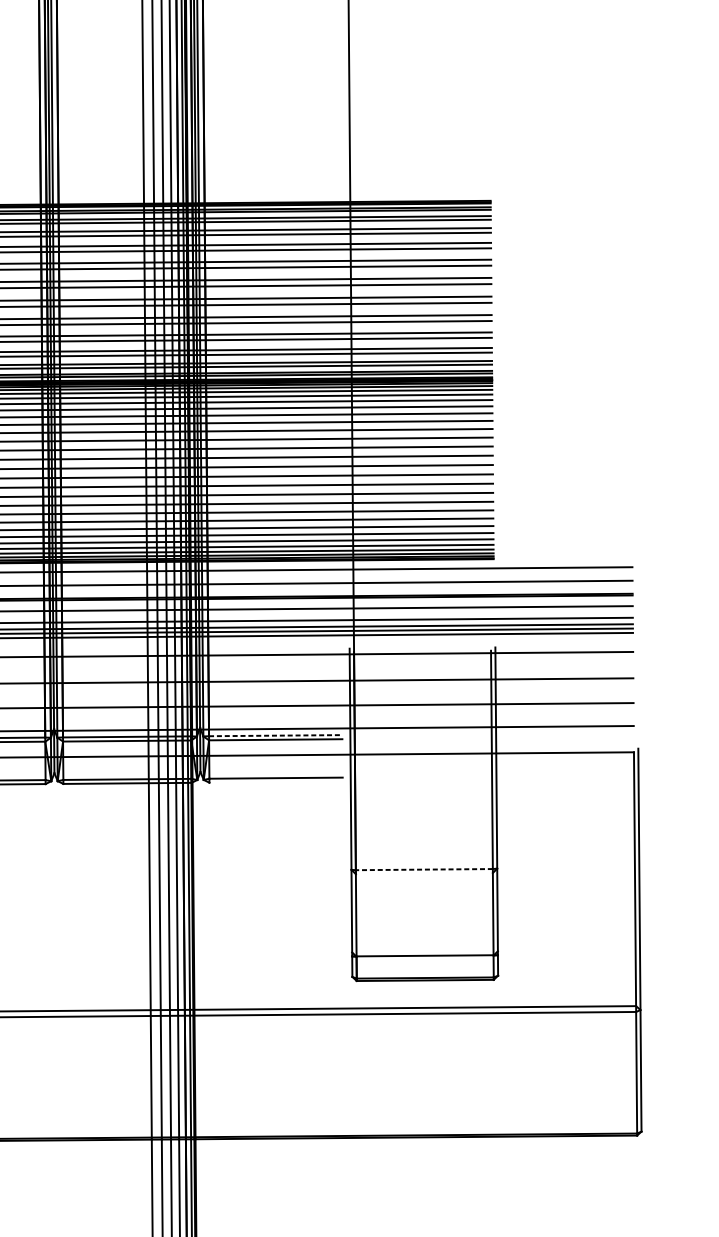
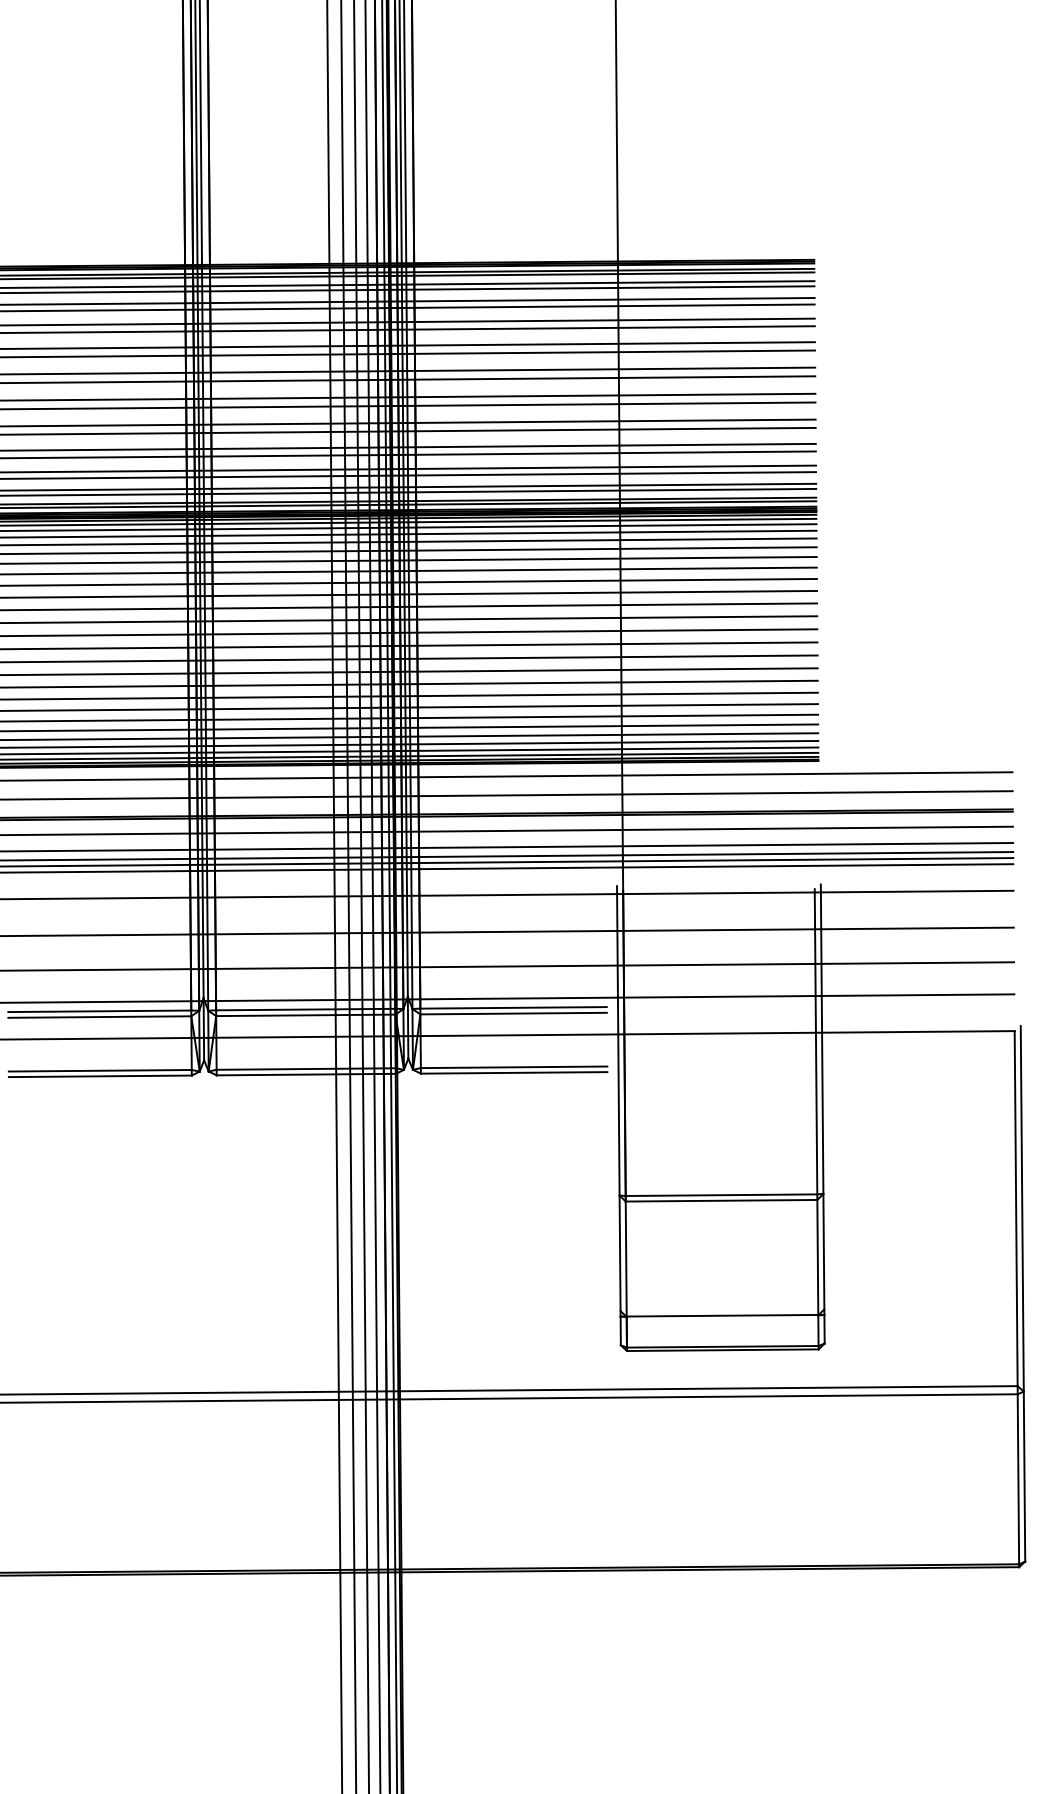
line: (276, 735) -> (514, 1007), dashed -> solid
line: (275, 781) -> (513, 1072), added
line: (424, 869) -> (721, 1195), dashed -> solid
line: (424, 873) -> (721, 1200), added

